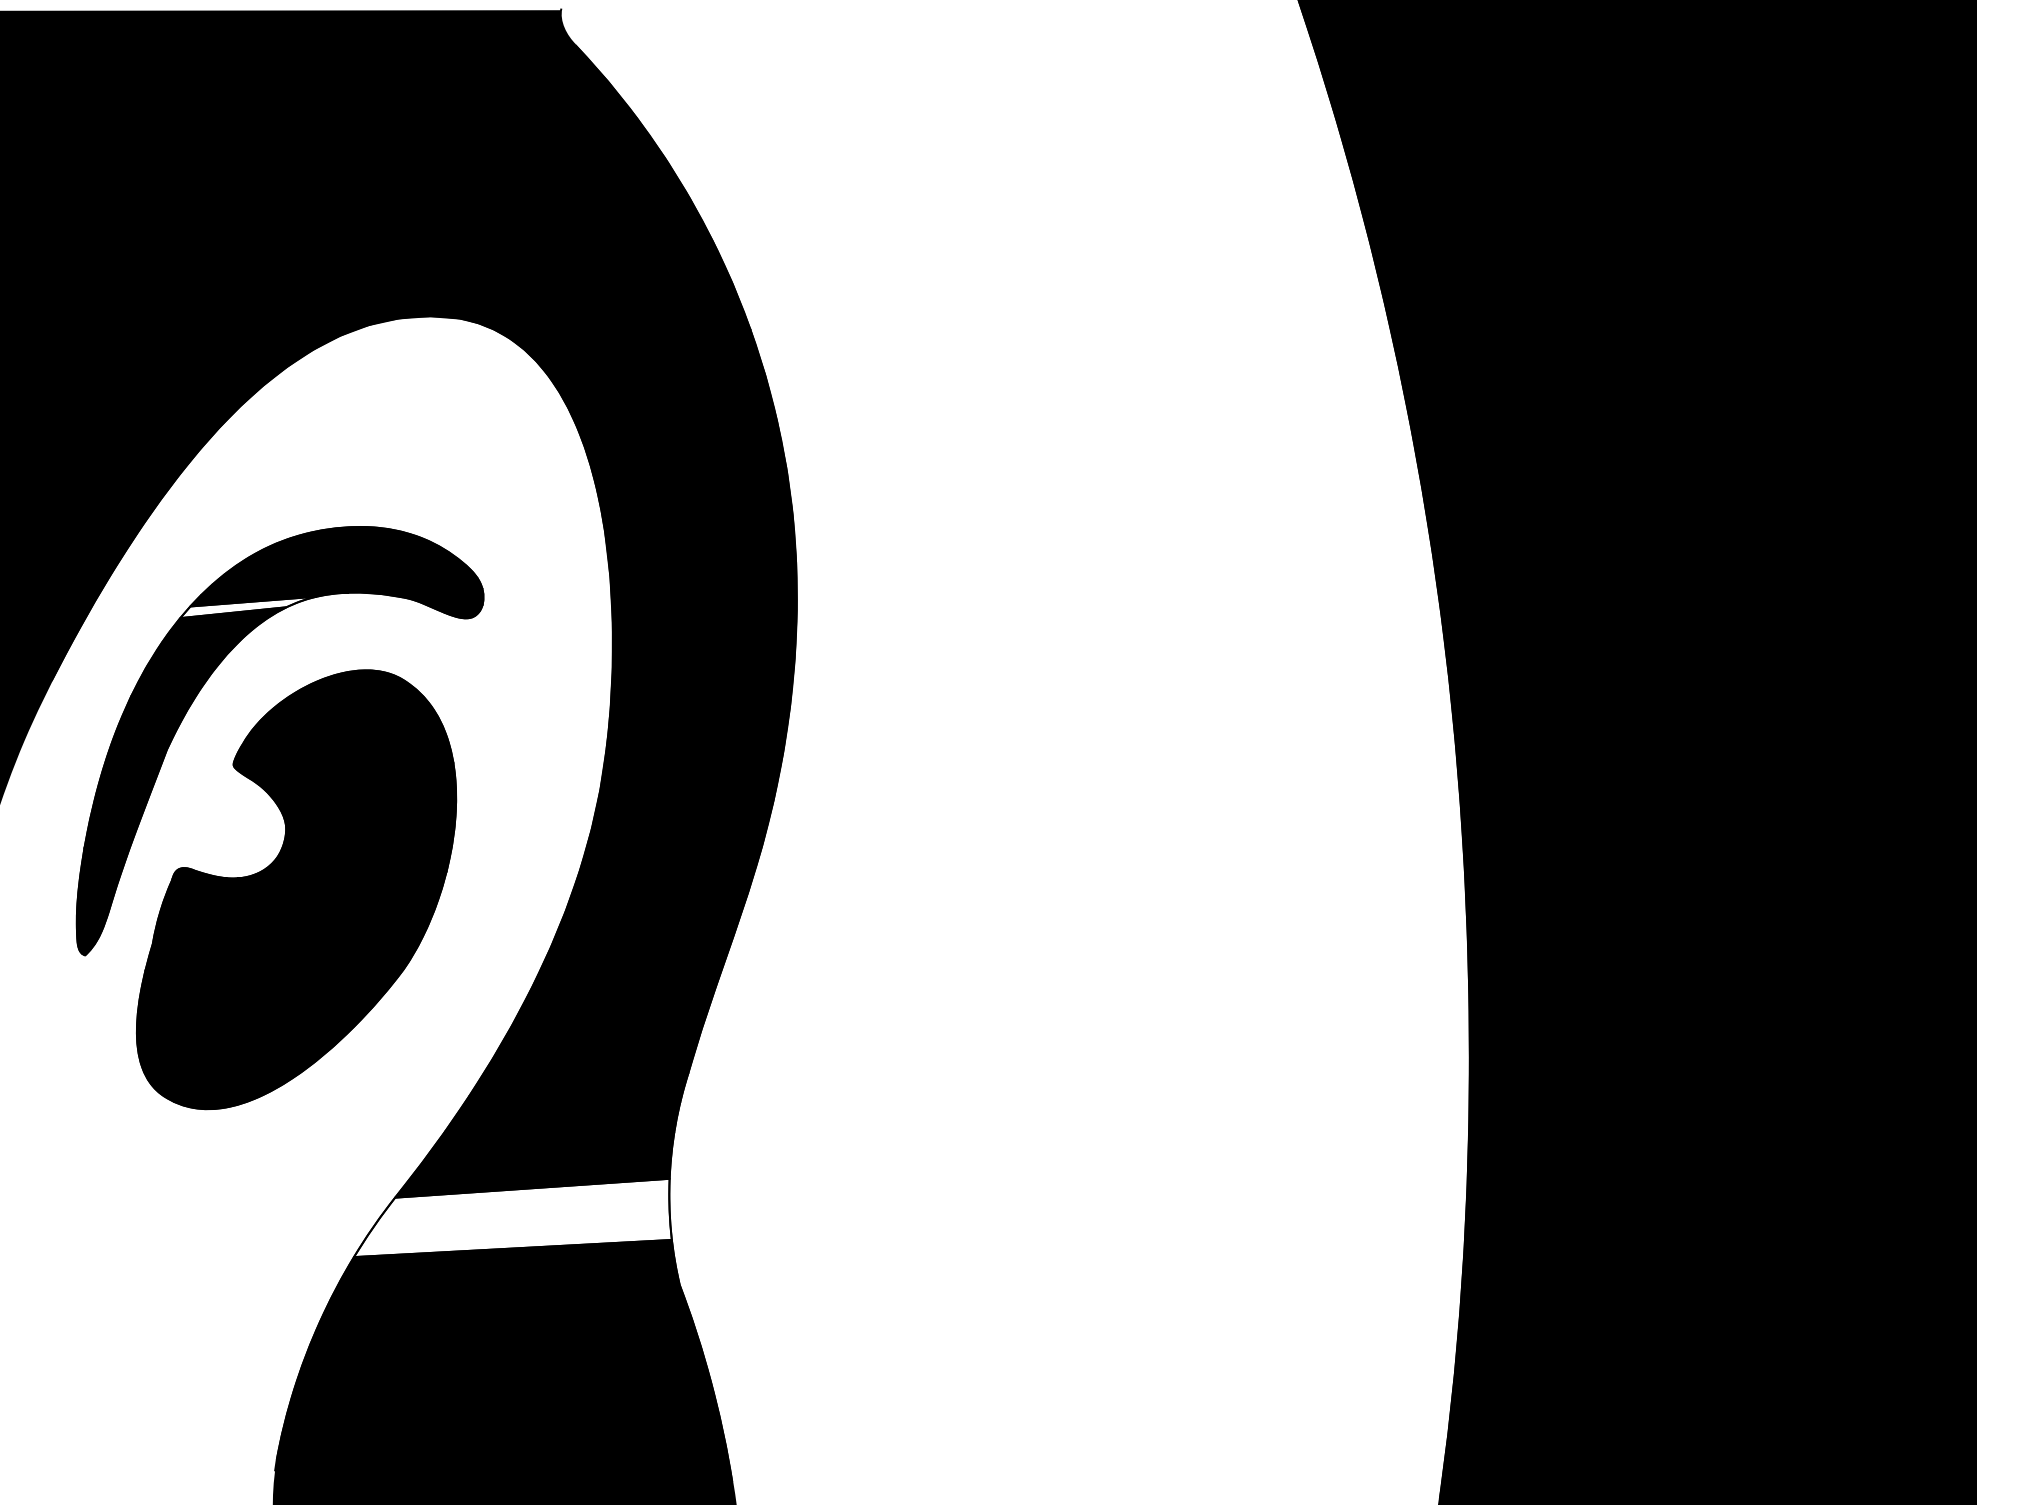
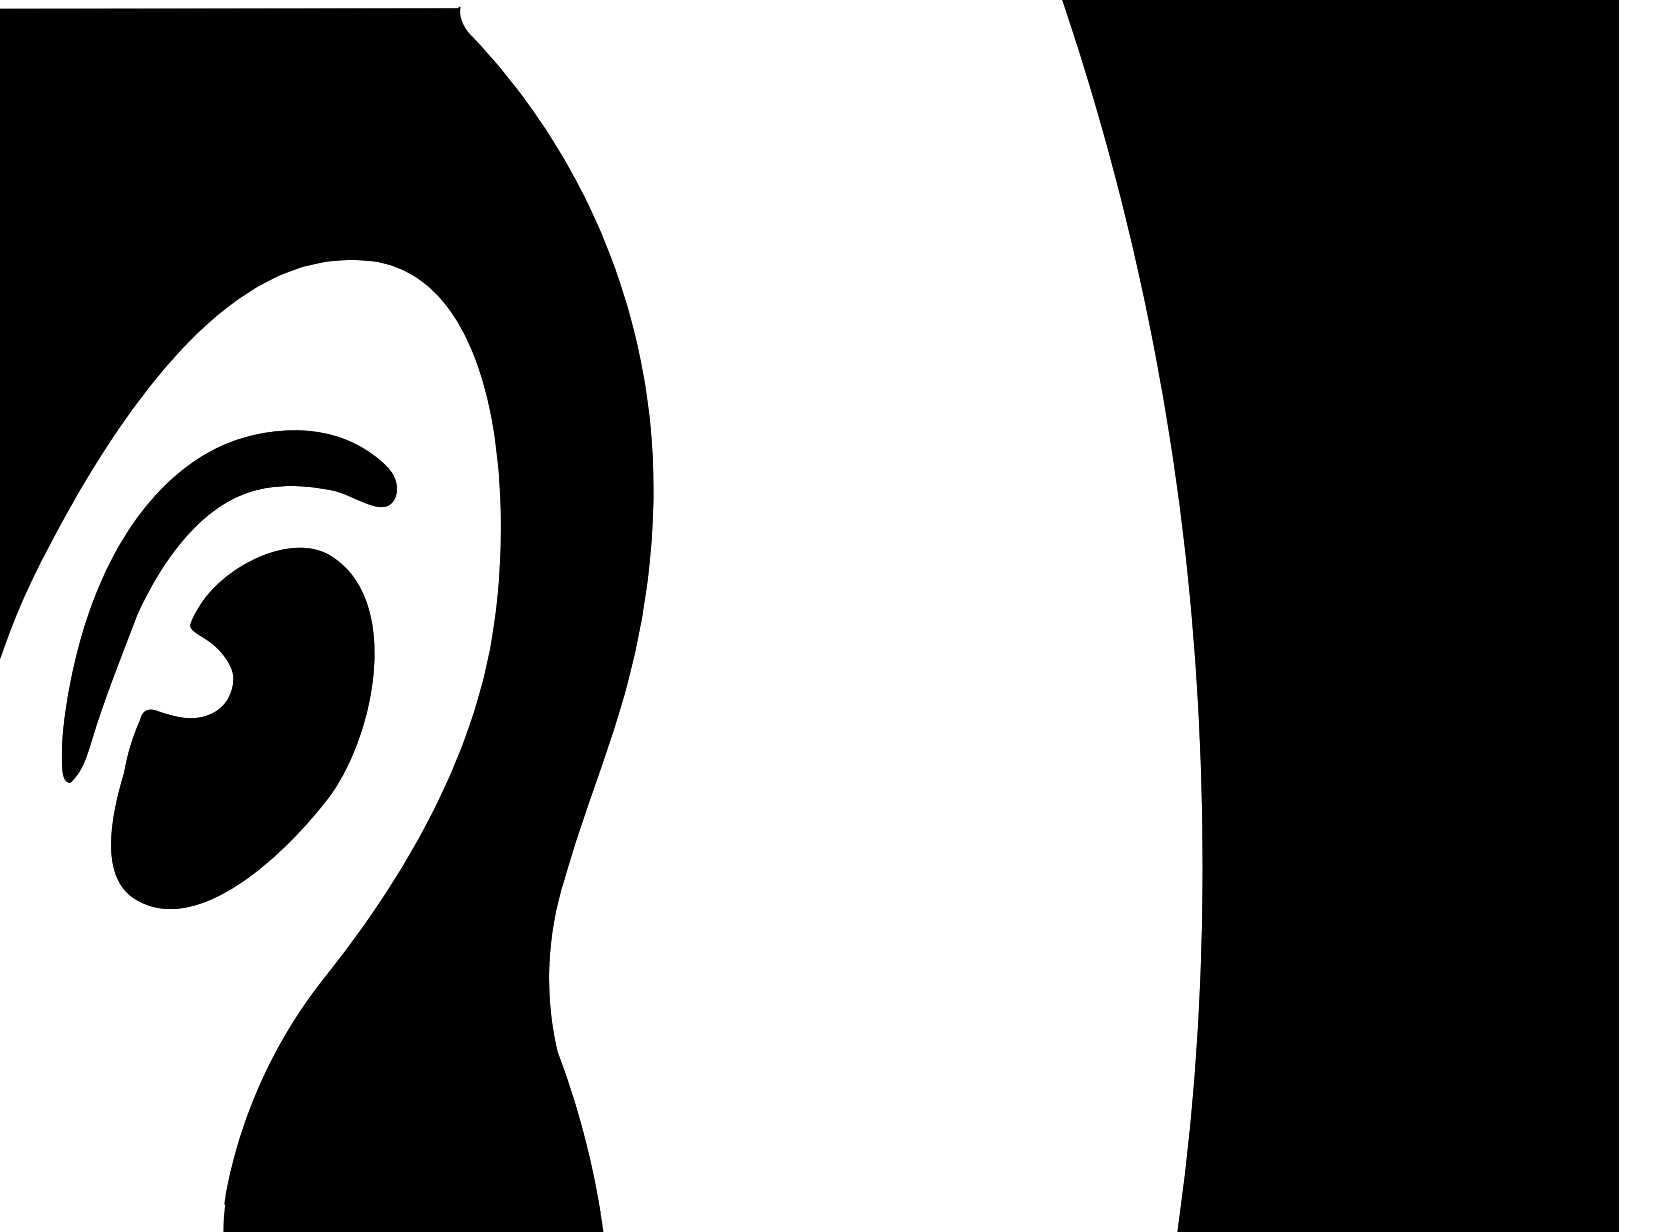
fill: (248, 606) -> (203, 496), added
fill: (512, 1218) -> (419, 997), added

